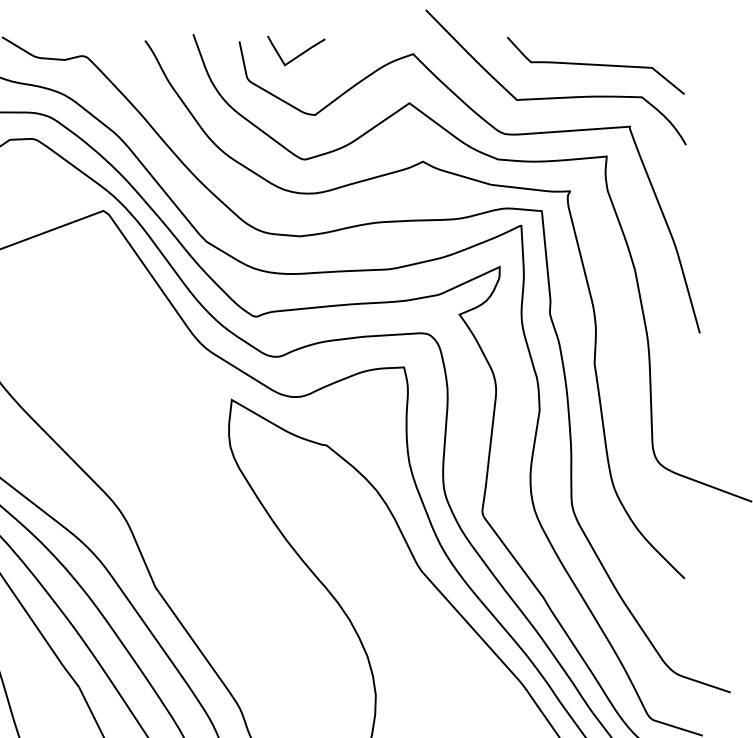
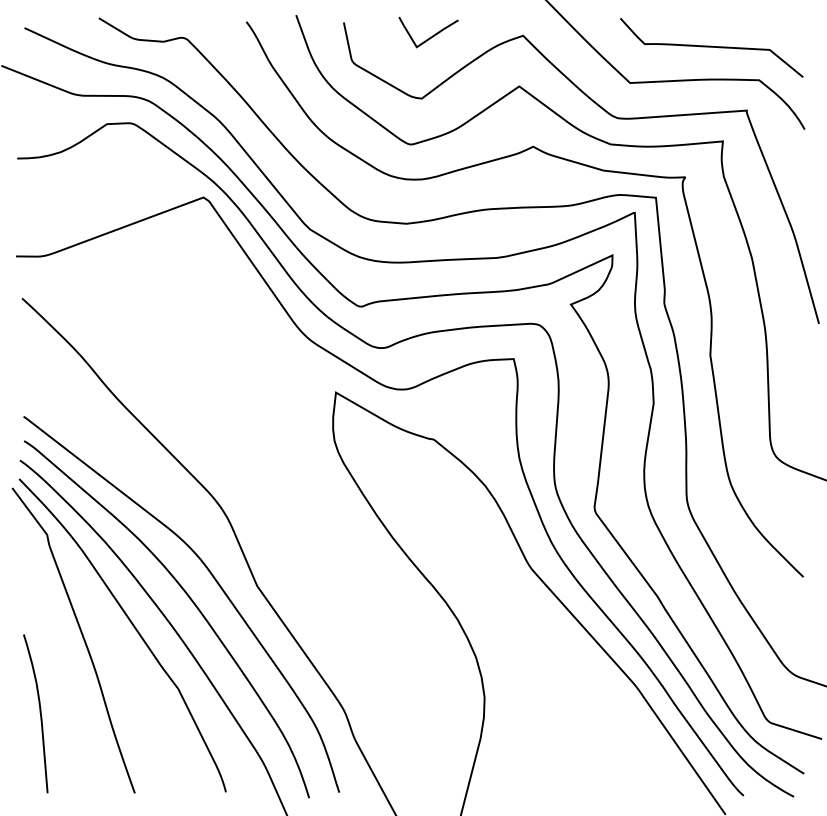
line: (300, 53) -> (432, 35), moved

